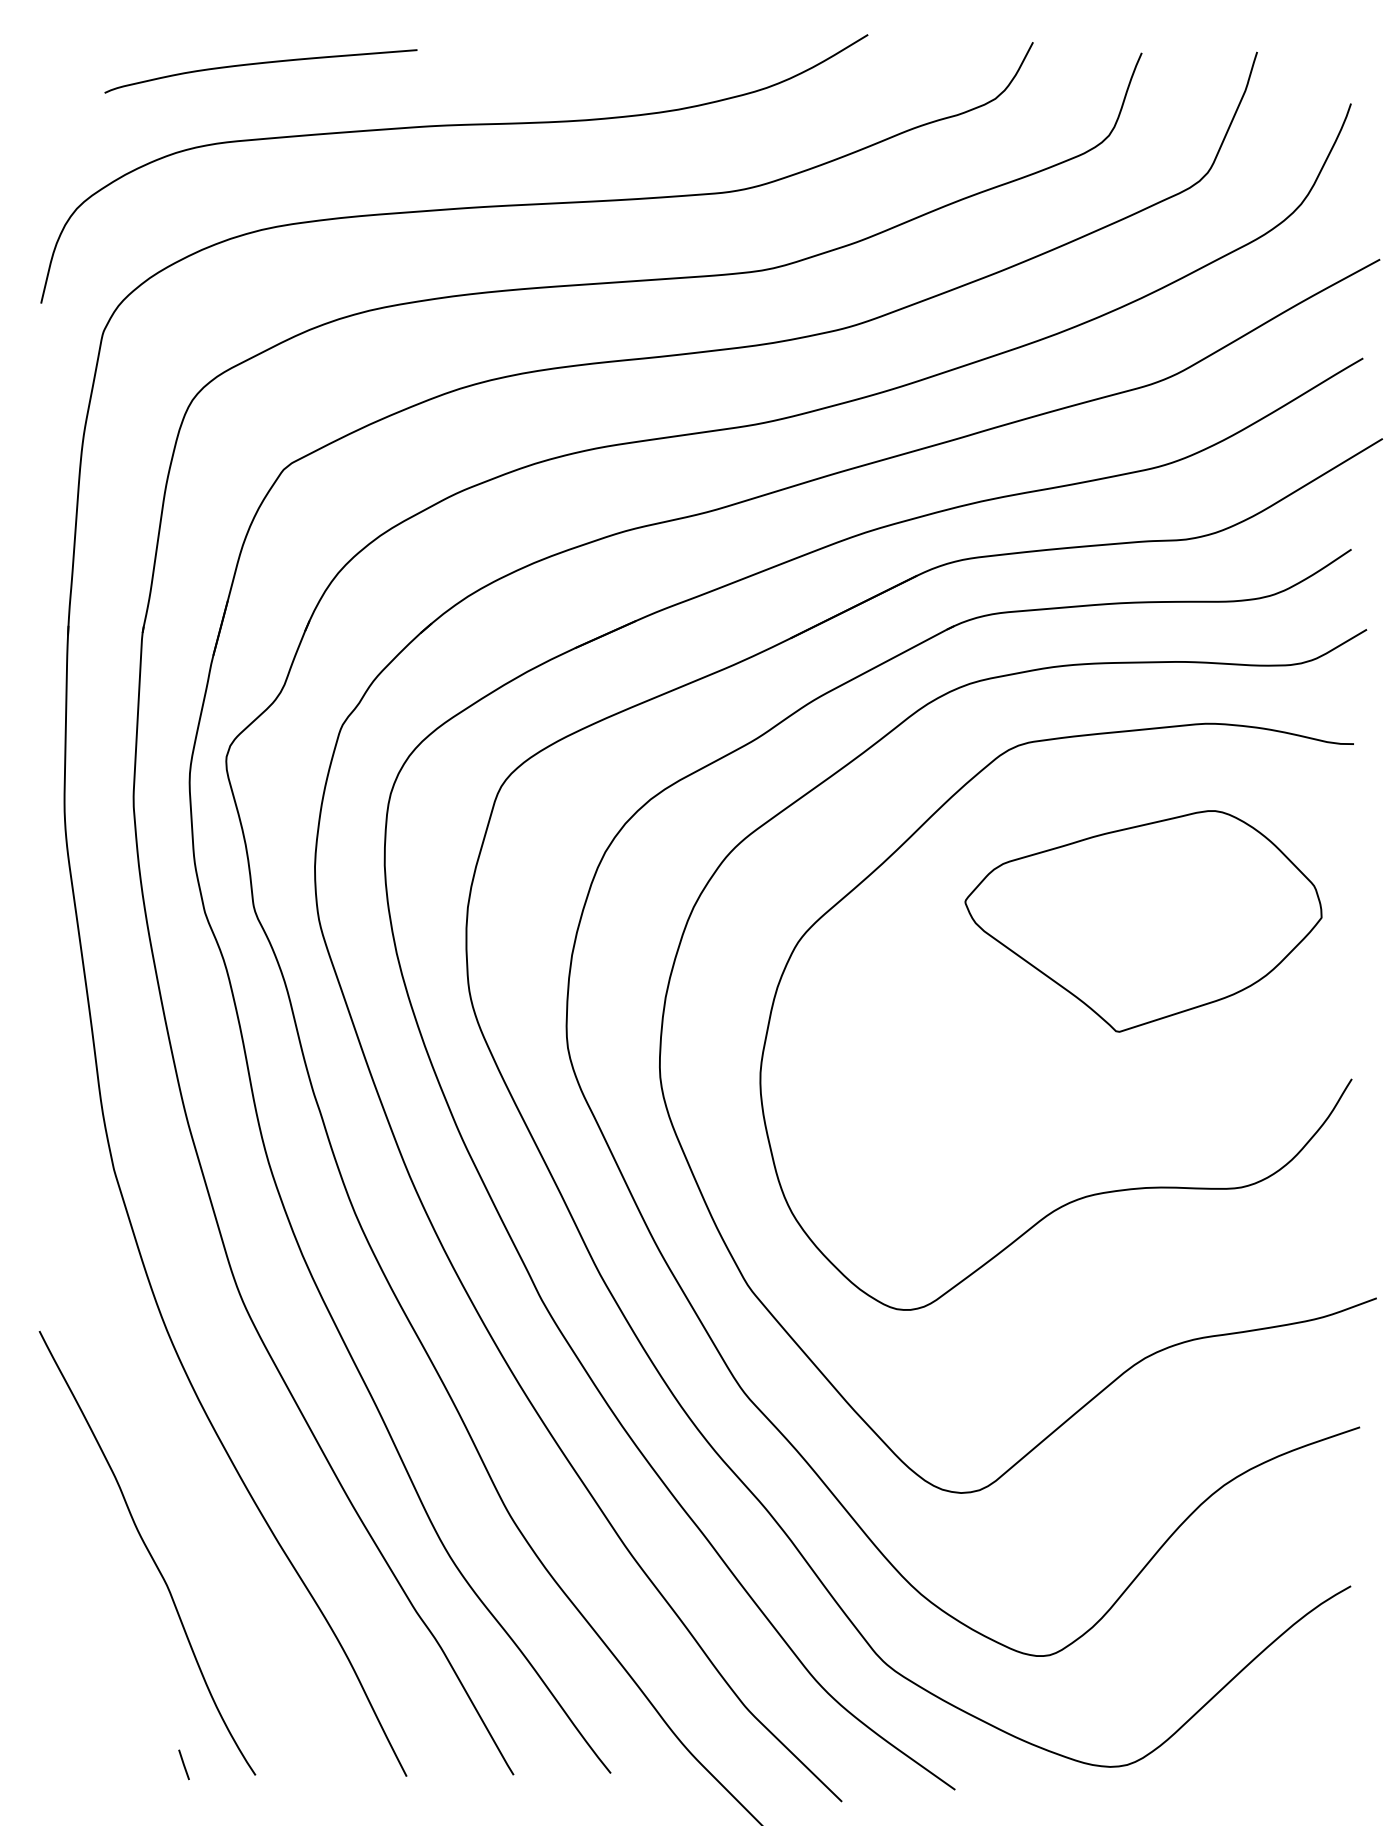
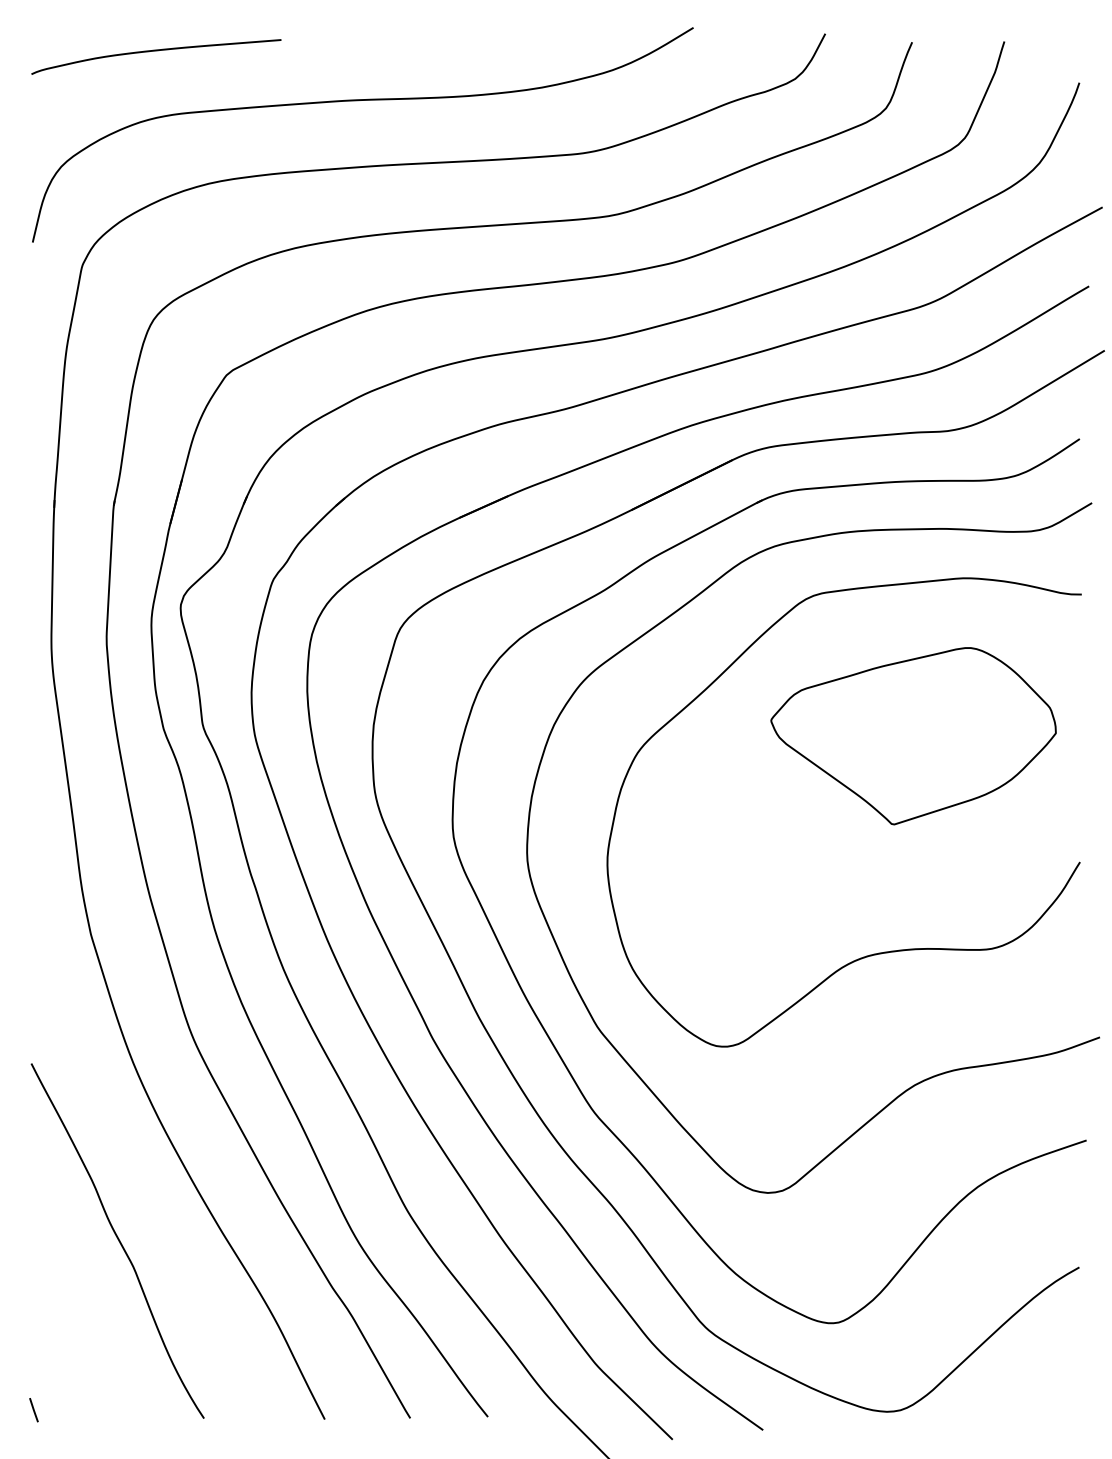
curve: (261, 64) -> (156, 51), moved
line: (183, 1765) -> (33, 1410), moved

